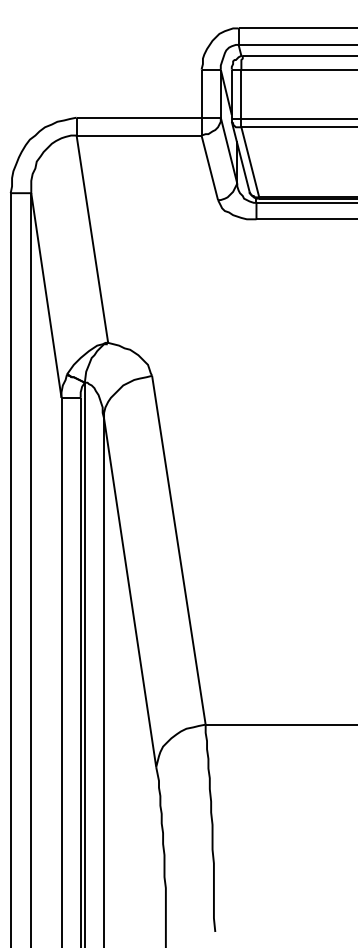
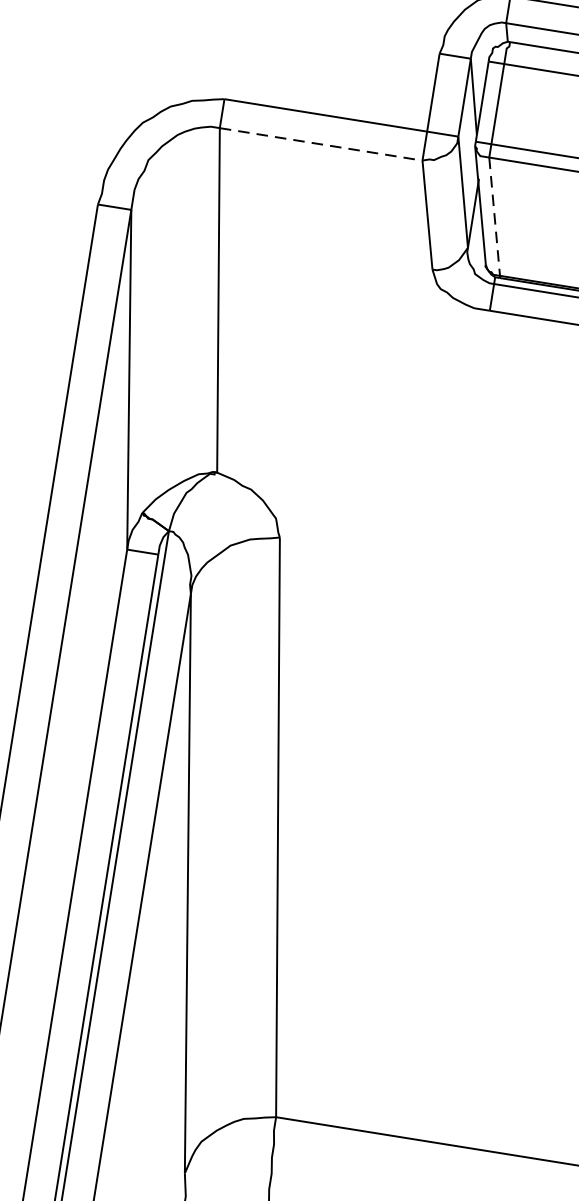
line: (139, 135) -> (321, 144), solid -> dashed
line: (250, 162) -> (494, 217), solid -> dashed

